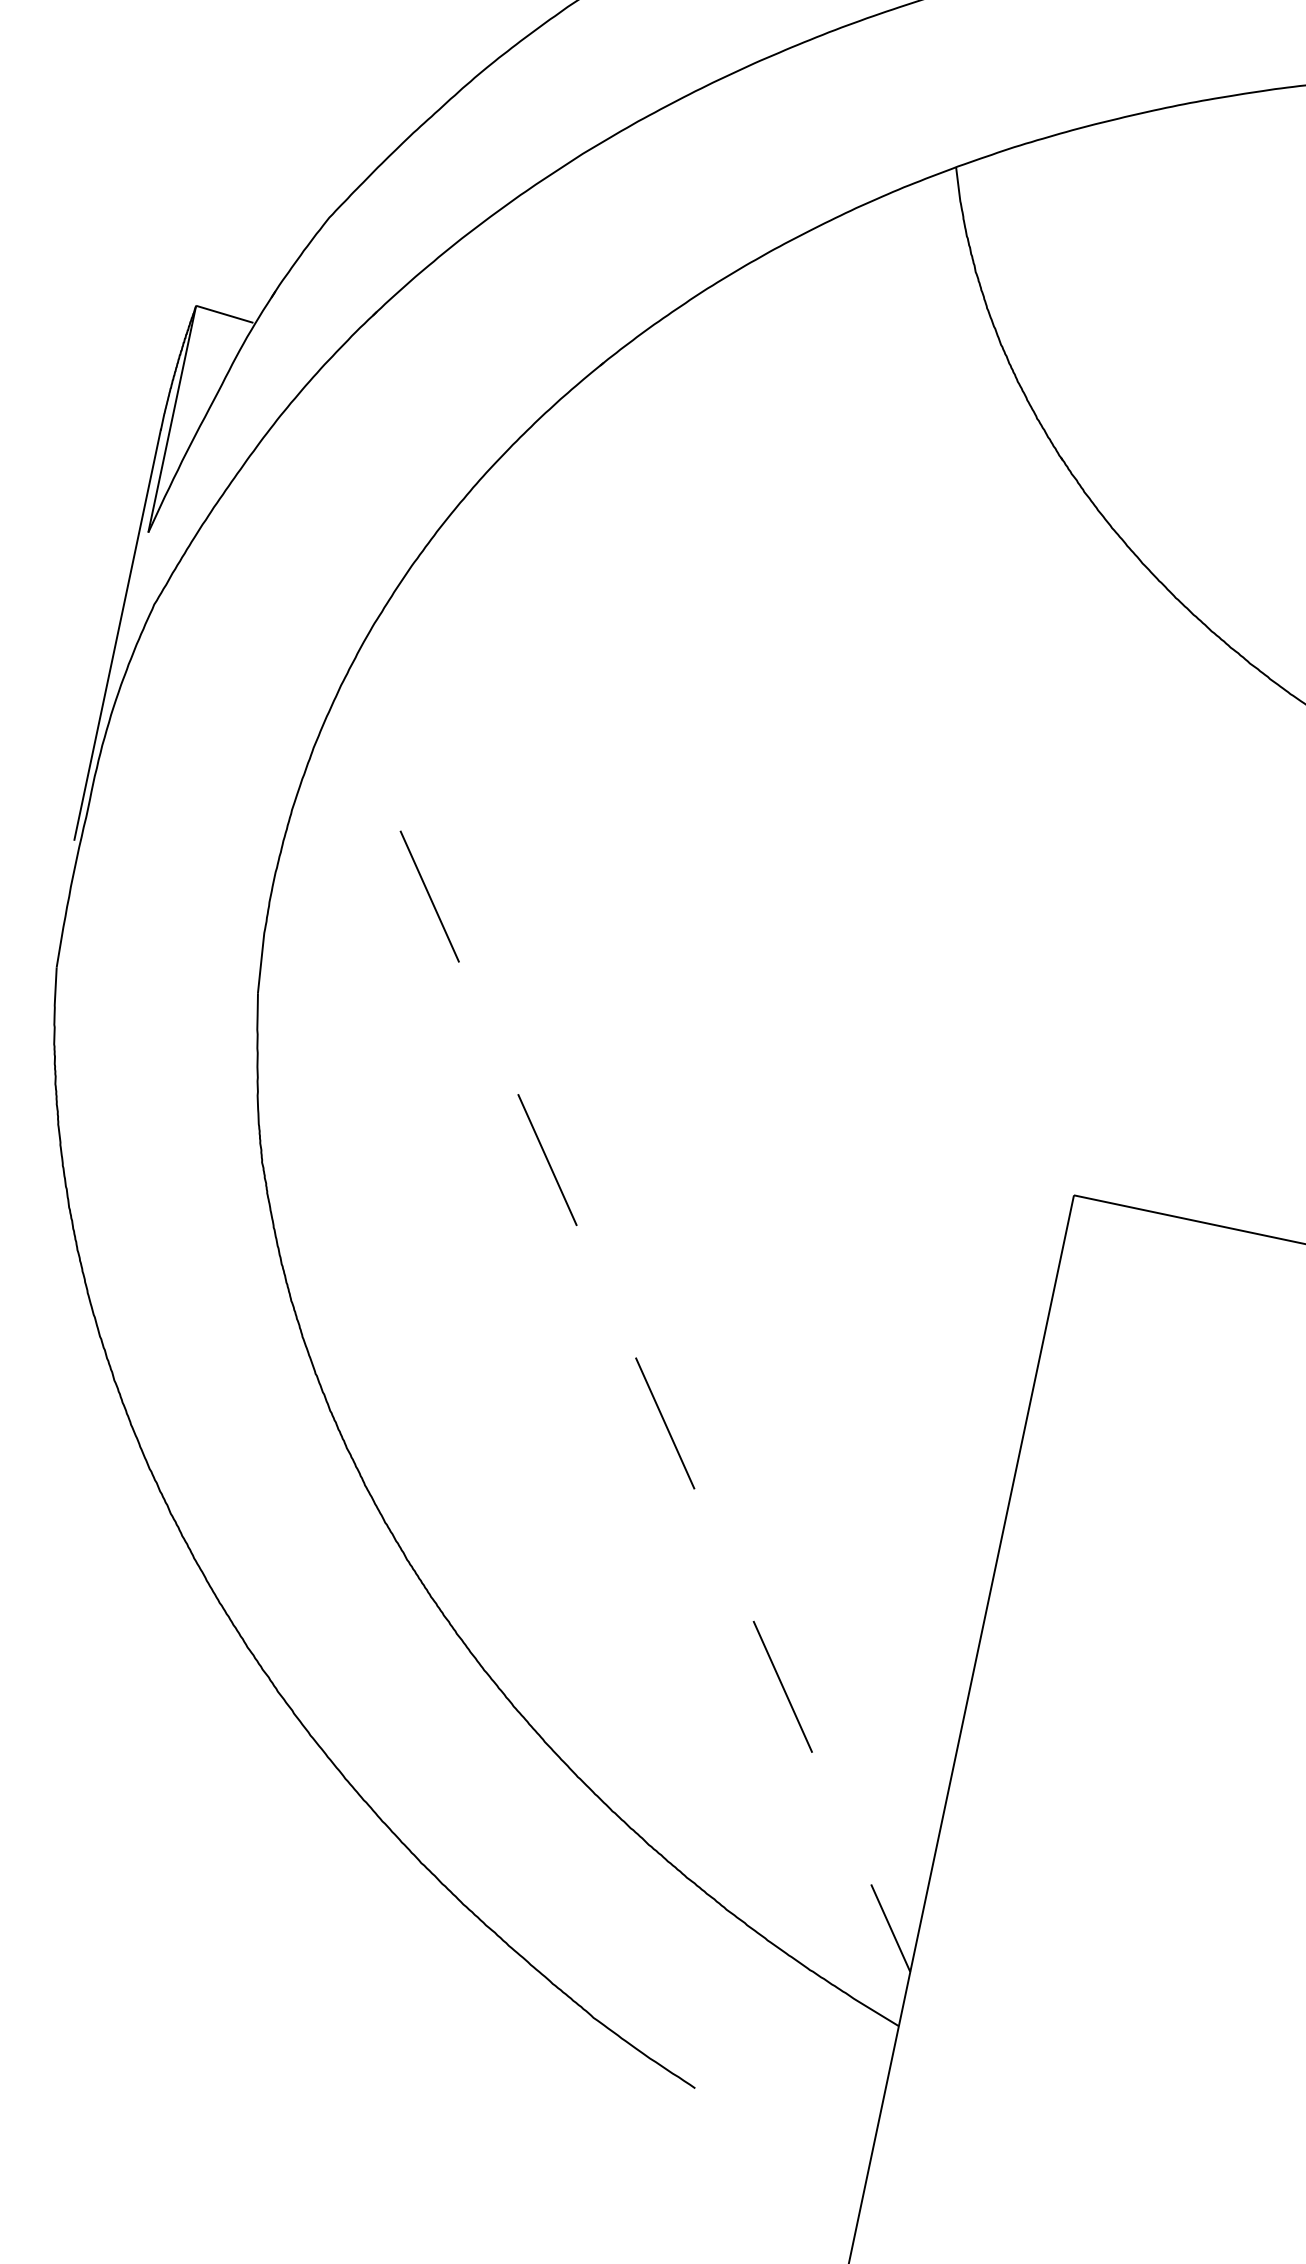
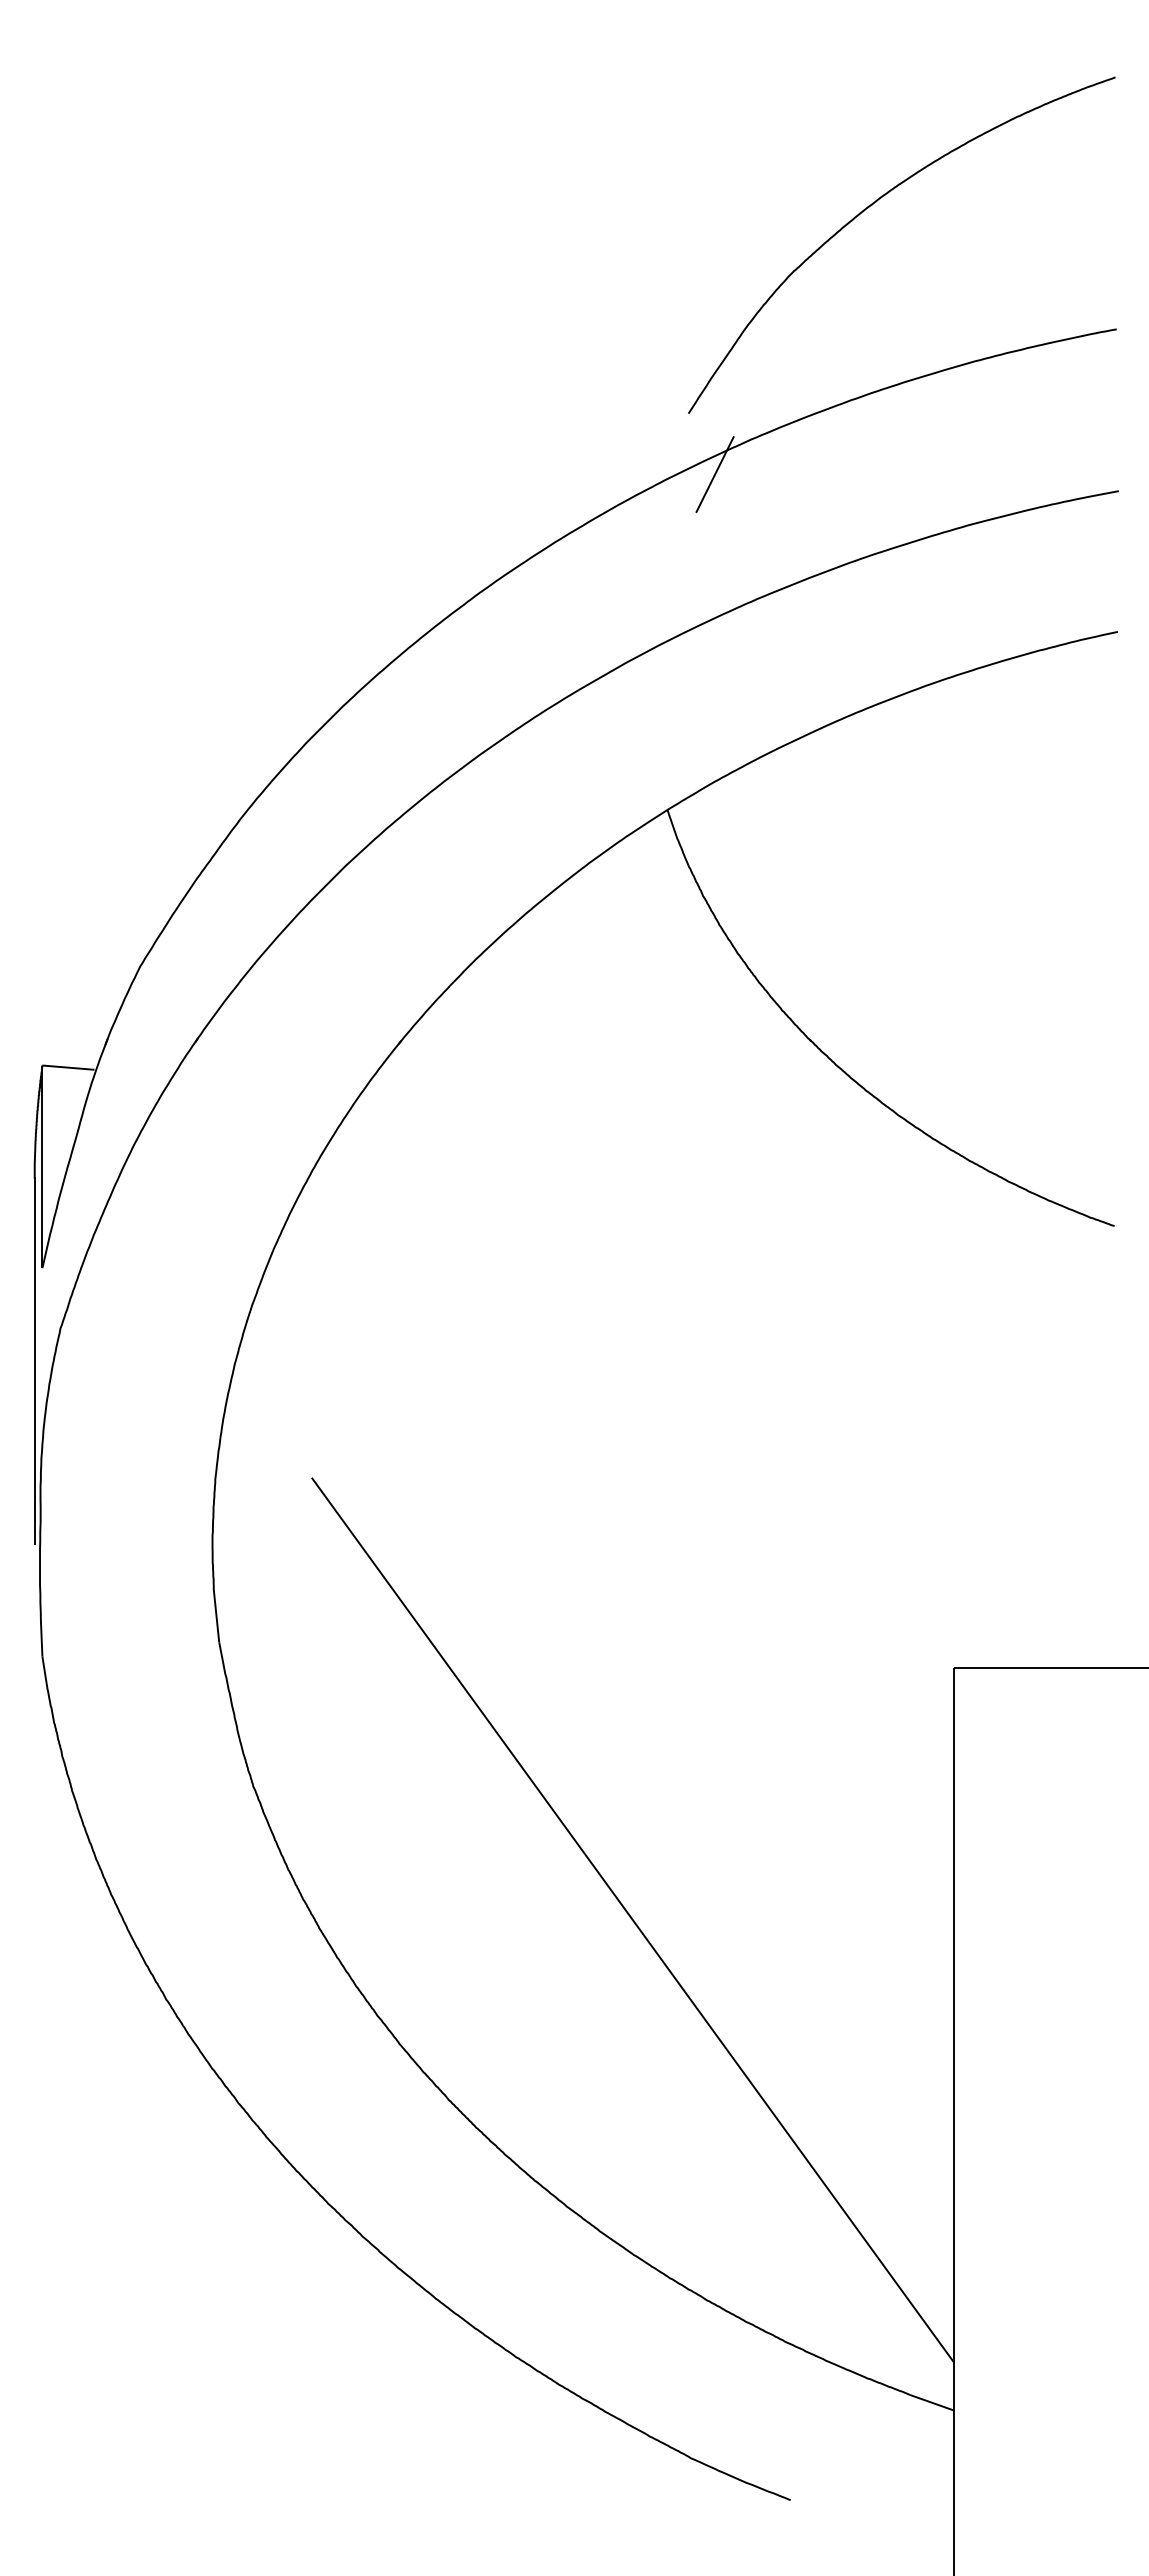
line: (654, 1402) -> (632, 1920), dashed -> solid

